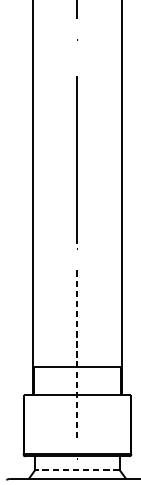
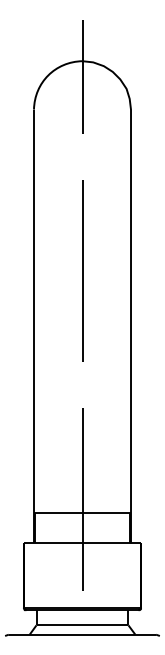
line: (77, 159) -> (82, 270), moved
line: (77, 354) -> (82, 499), dashed -> solid
line: (77, 470) -> (82, 625), dashed -> solid

